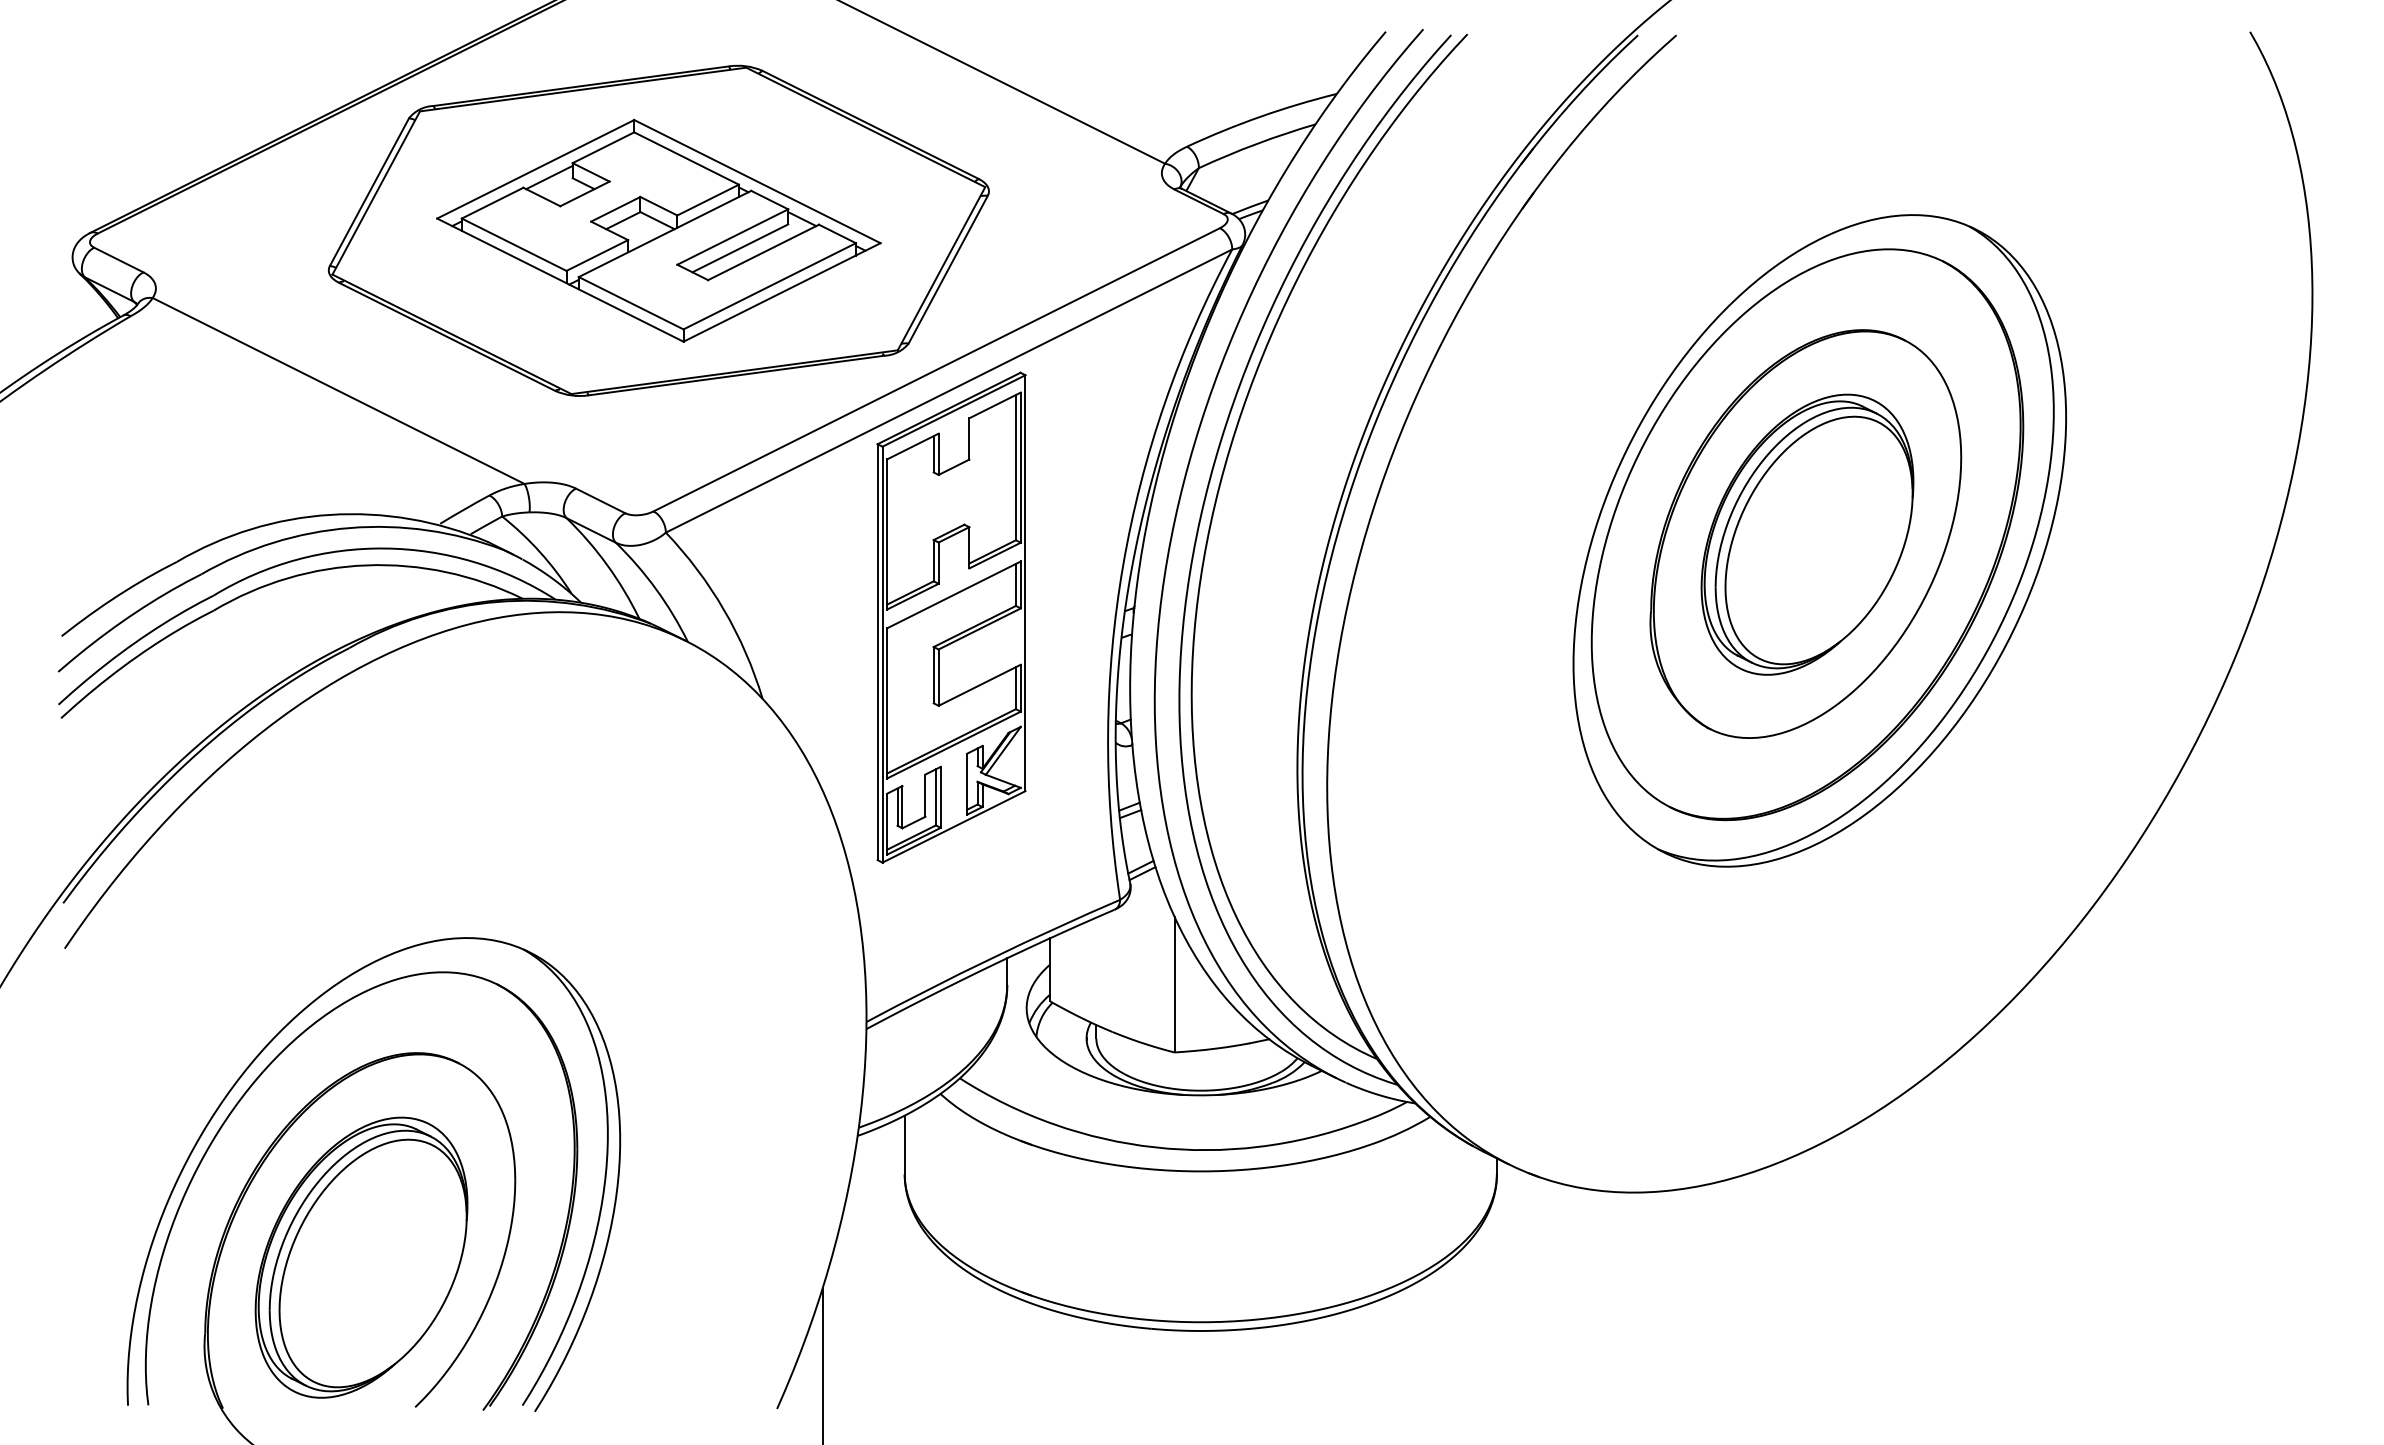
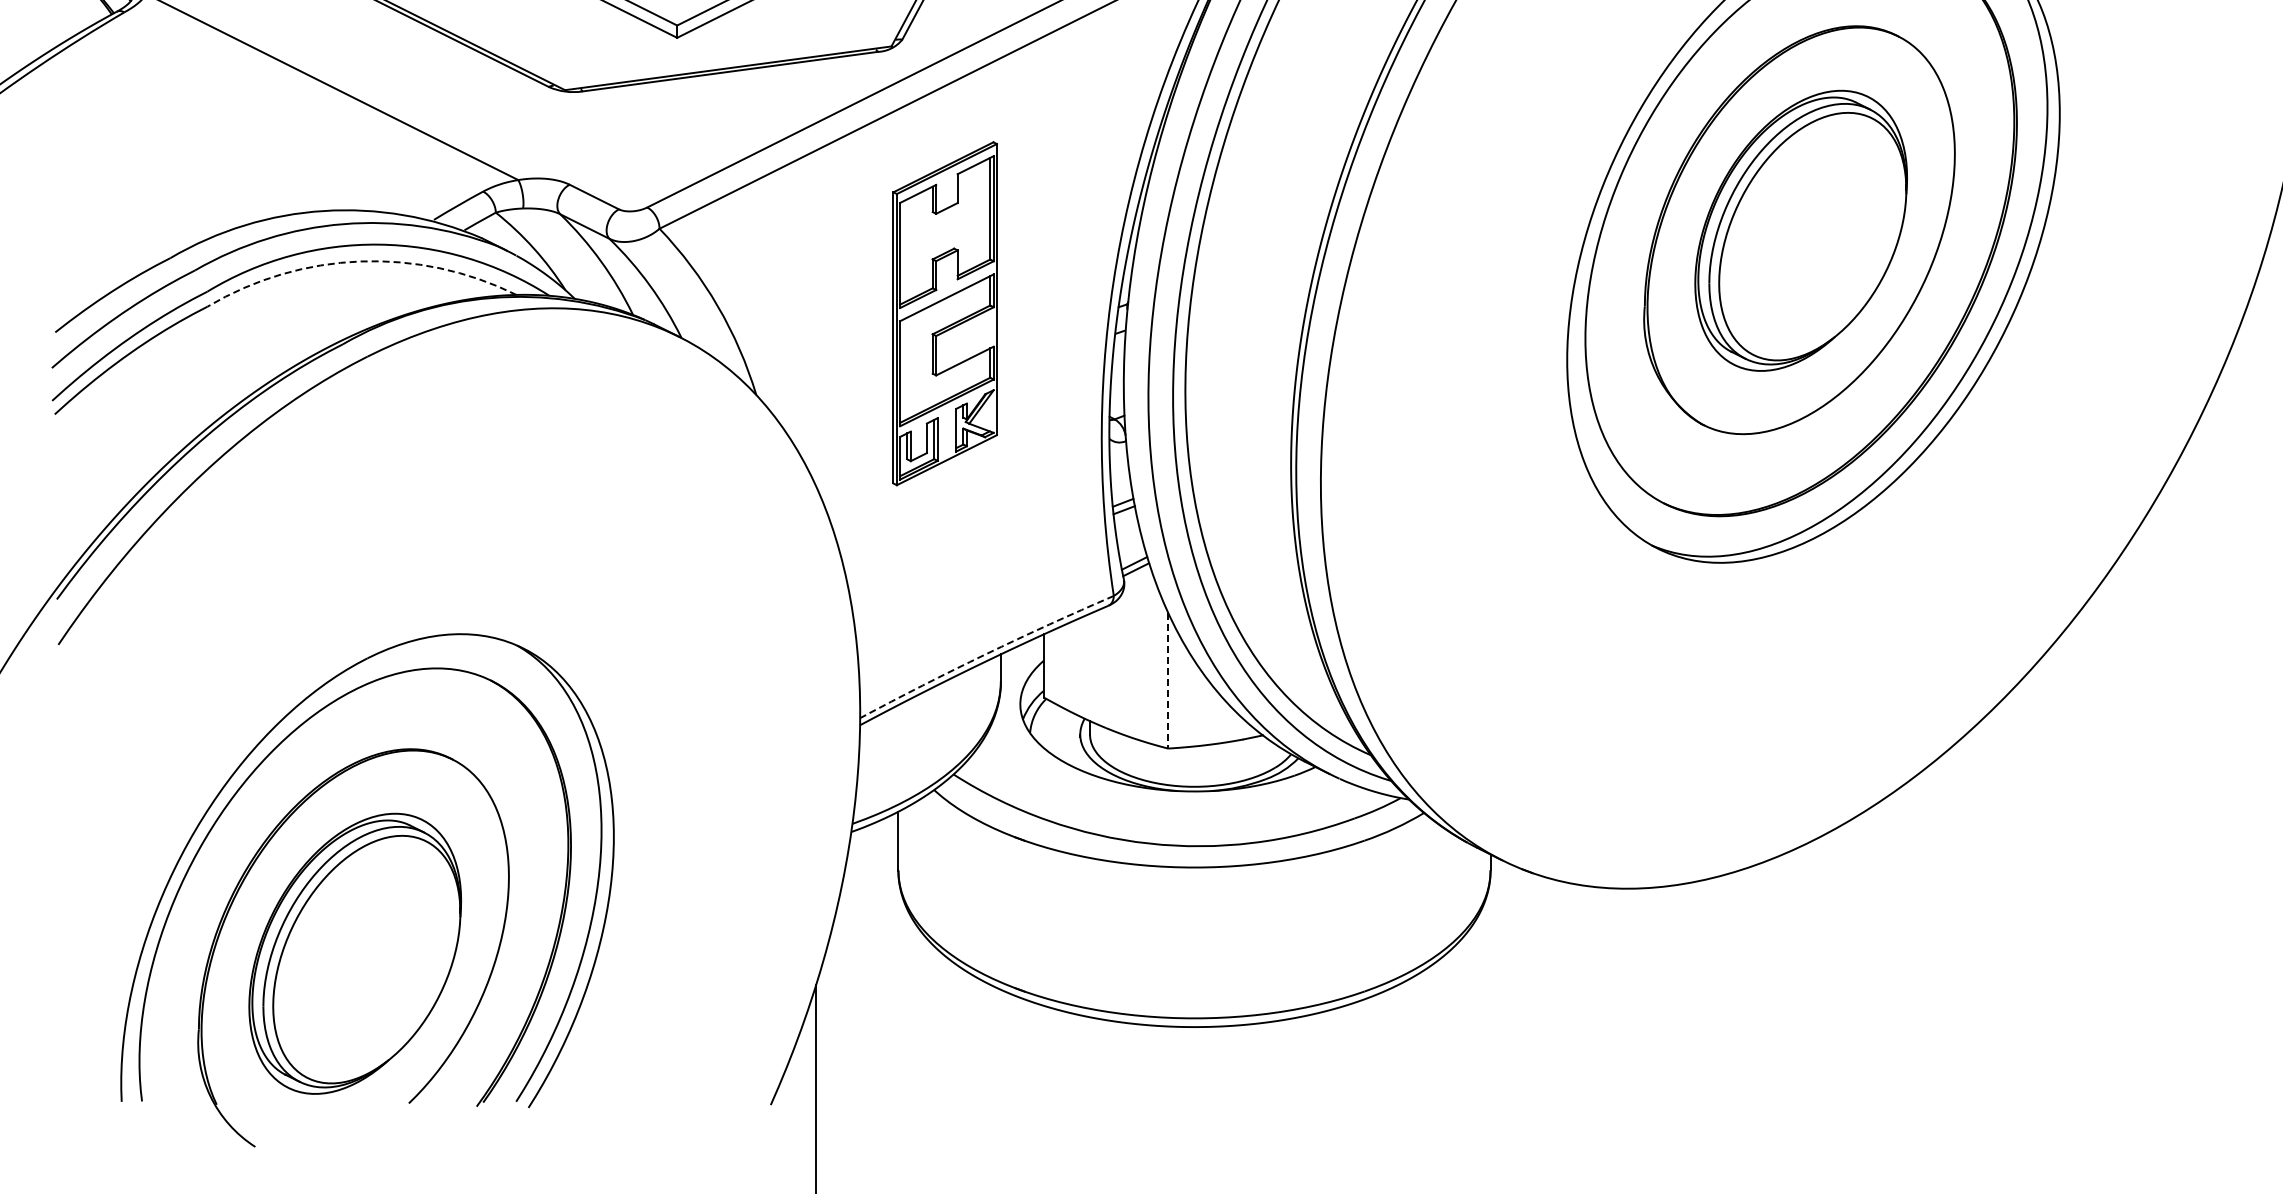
arc: (366, 565) -> (360, 261), solid -> dashed
part: (951, 617) -> (945, 313), size x0.7
arc: (992, 958) -> (986, 654), solid -> dashed
line: (1174, 984) -> (1168, 680), solid -> dashed

